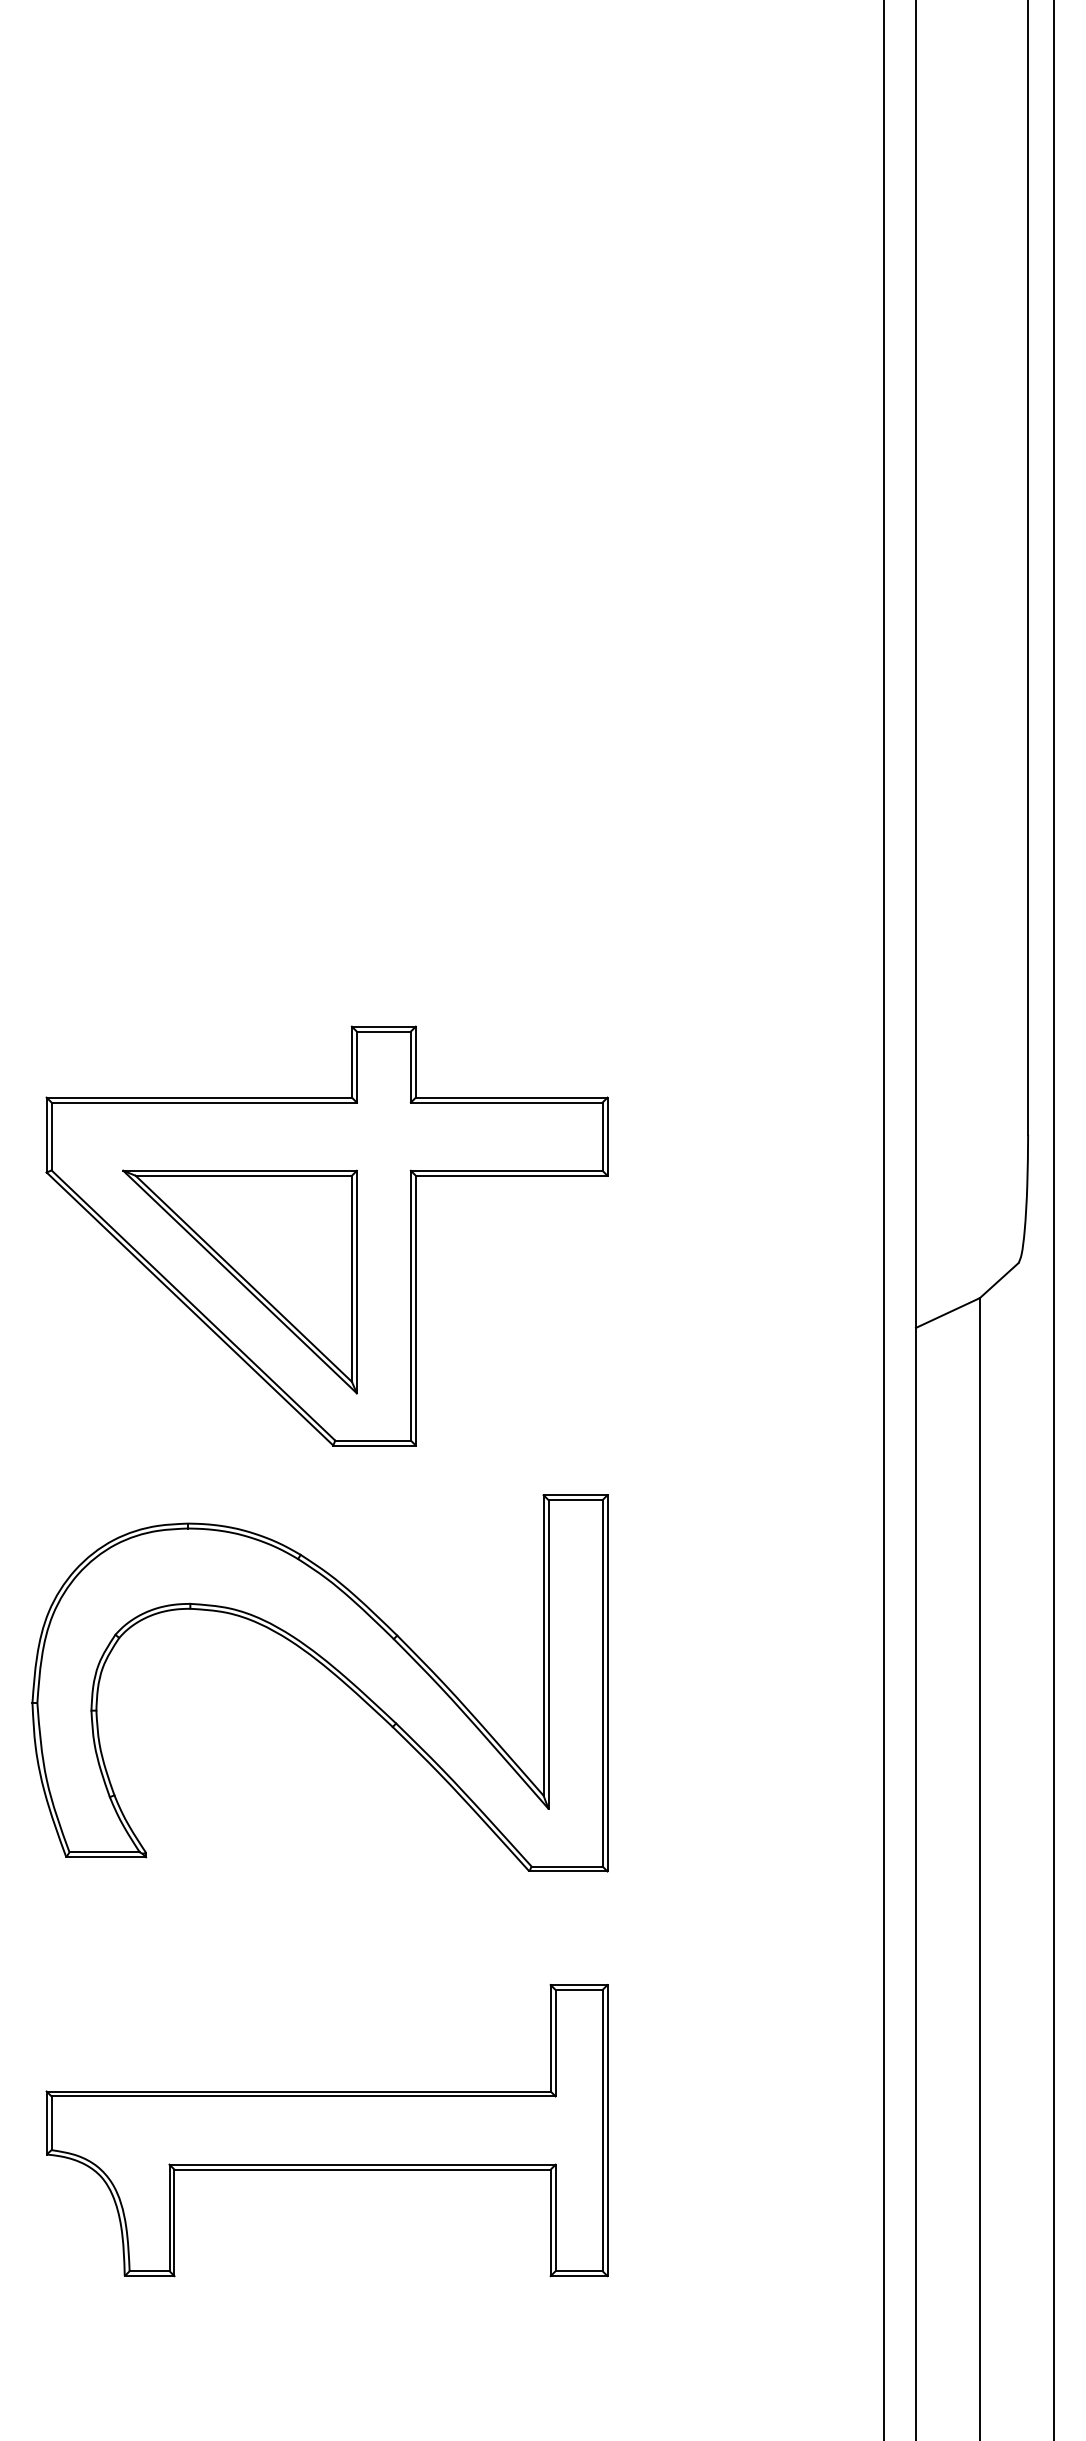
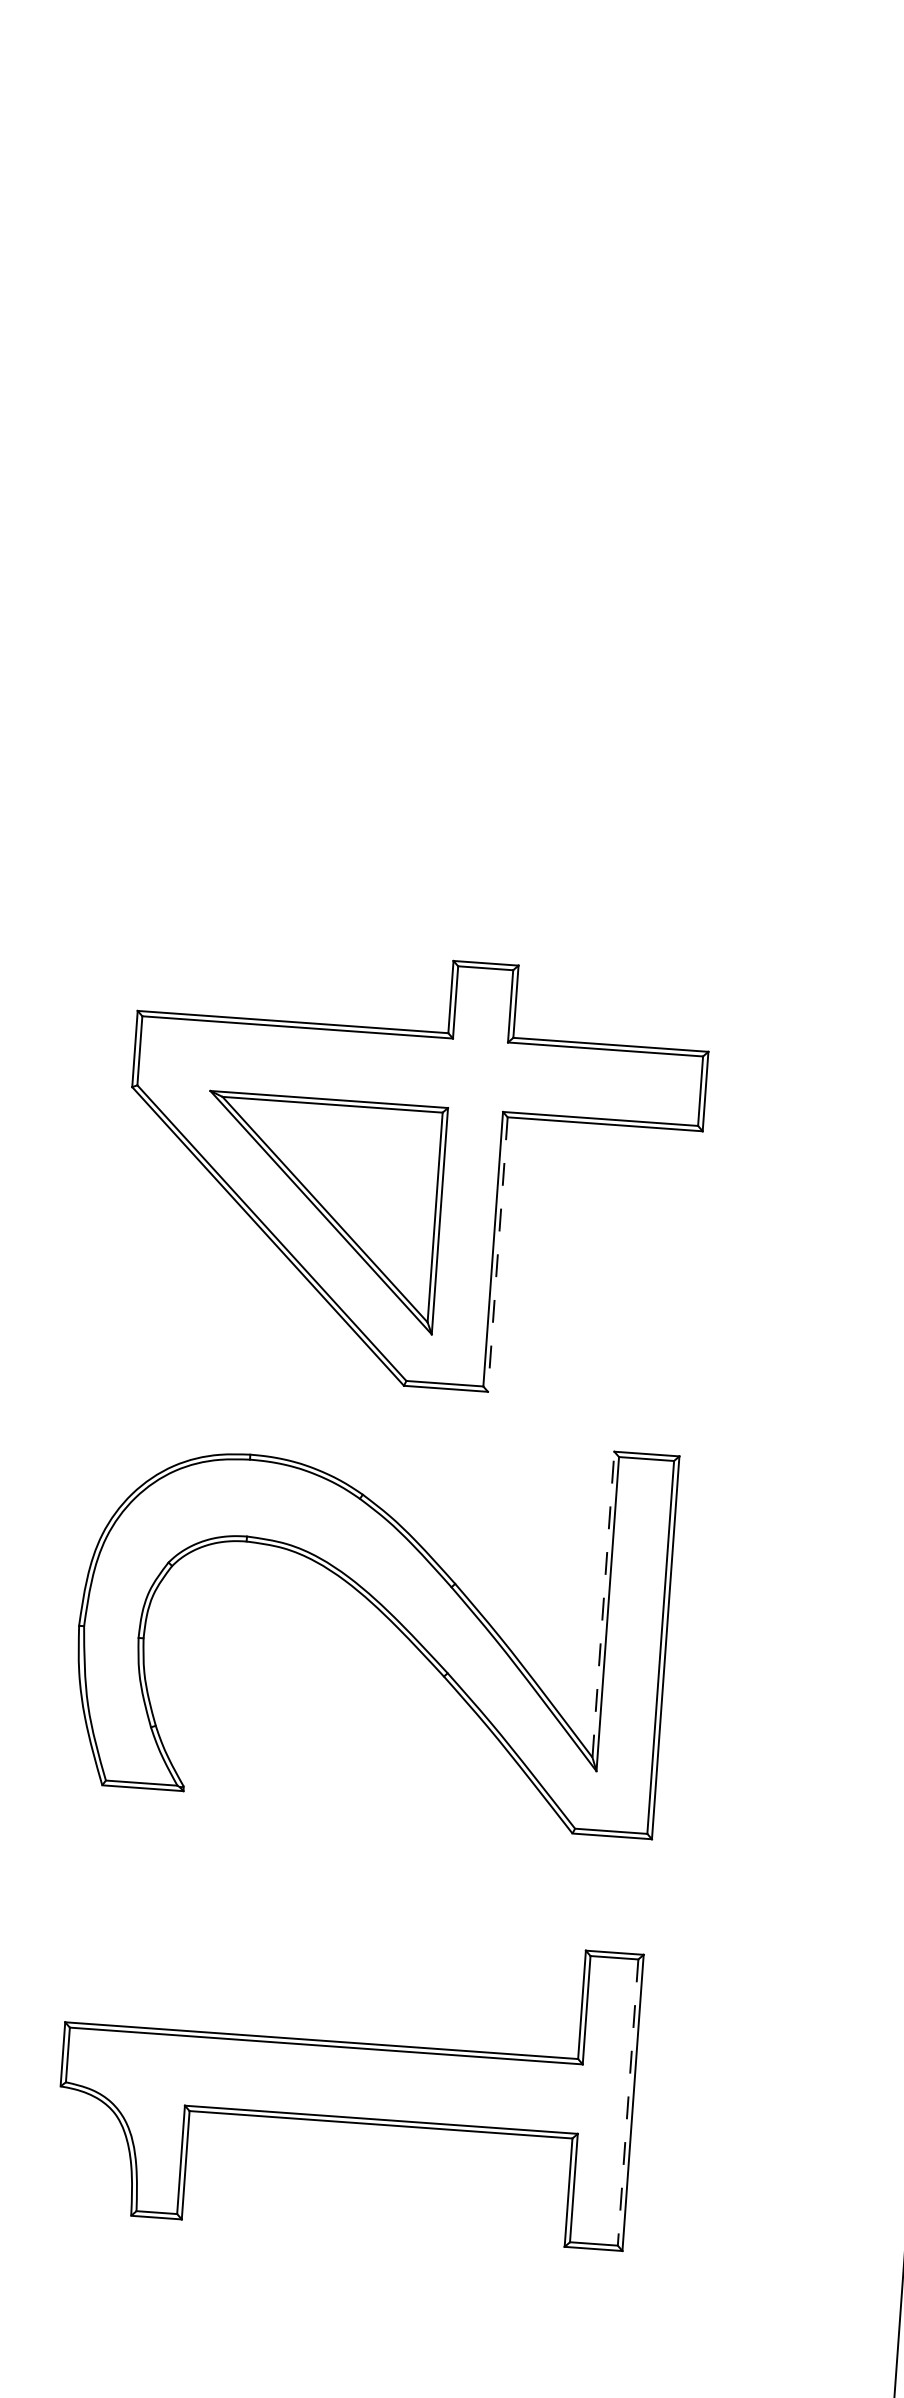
line: (415, 1310) -> (497, 1254), solid -> dashed
line: (543, 1644) -> (603, 1603), solid -> dashed
line: (602, 2130) -> (627, 2102), solid -> dashed

